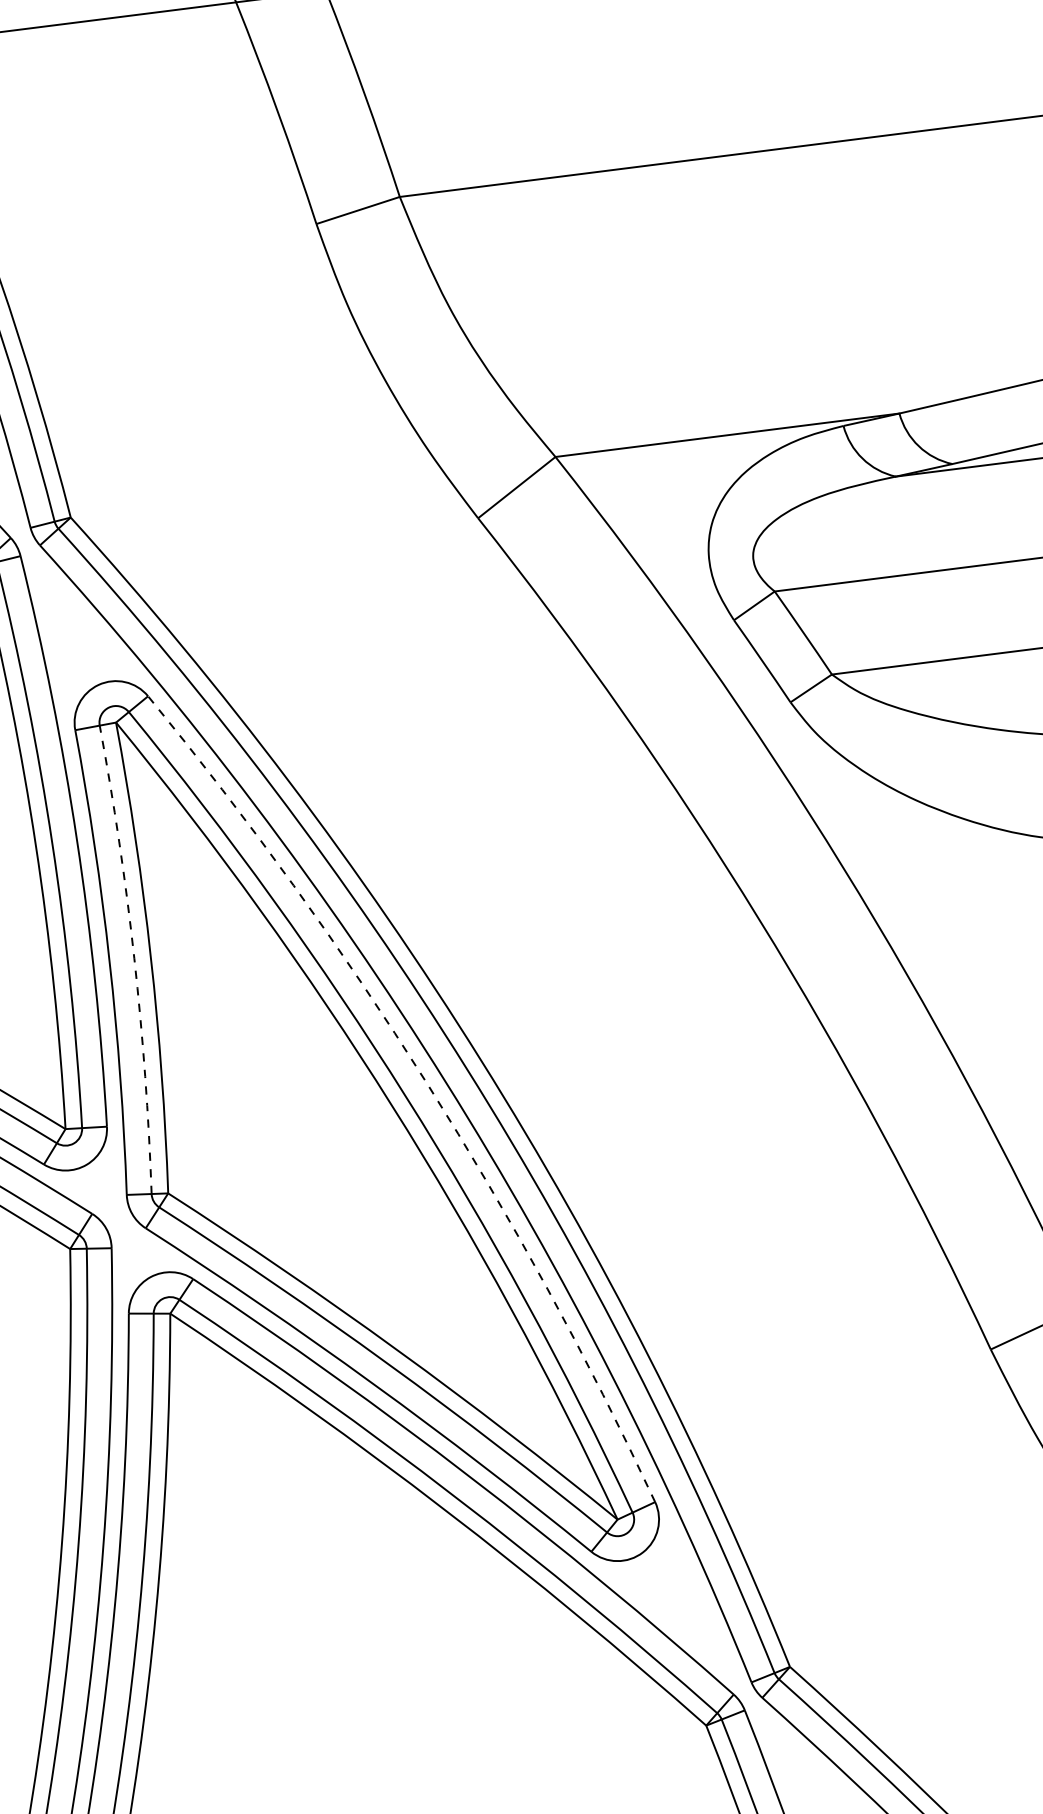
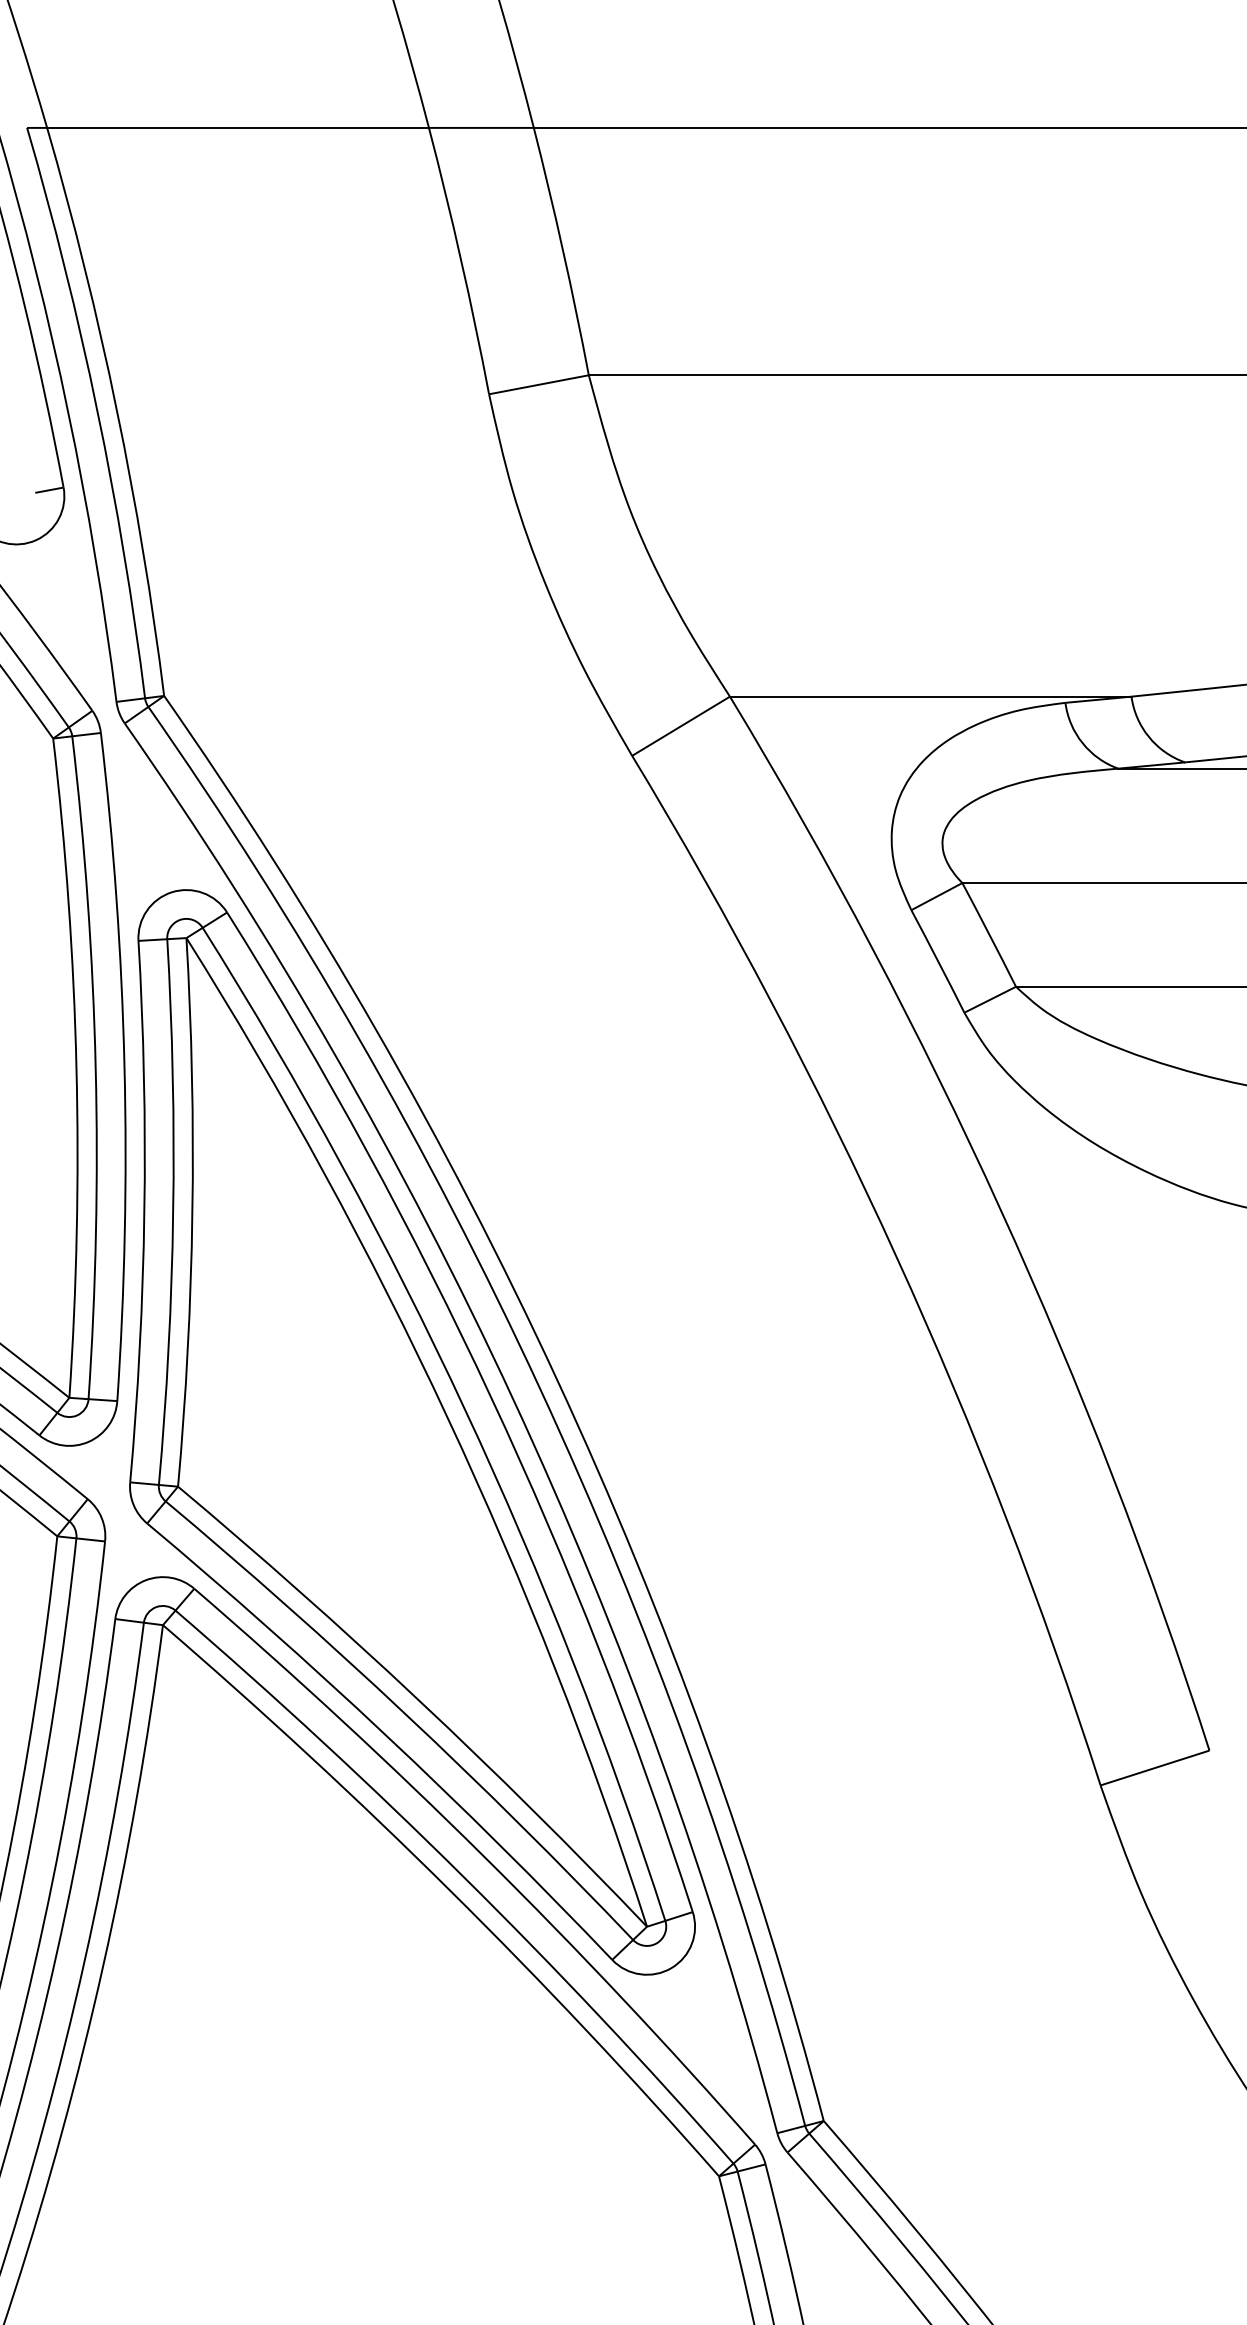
arc: (134, 959) -> (173, 1212), dashed -> solid
arc: (427, 1083) -> (491, 1397), dashed -> solid

